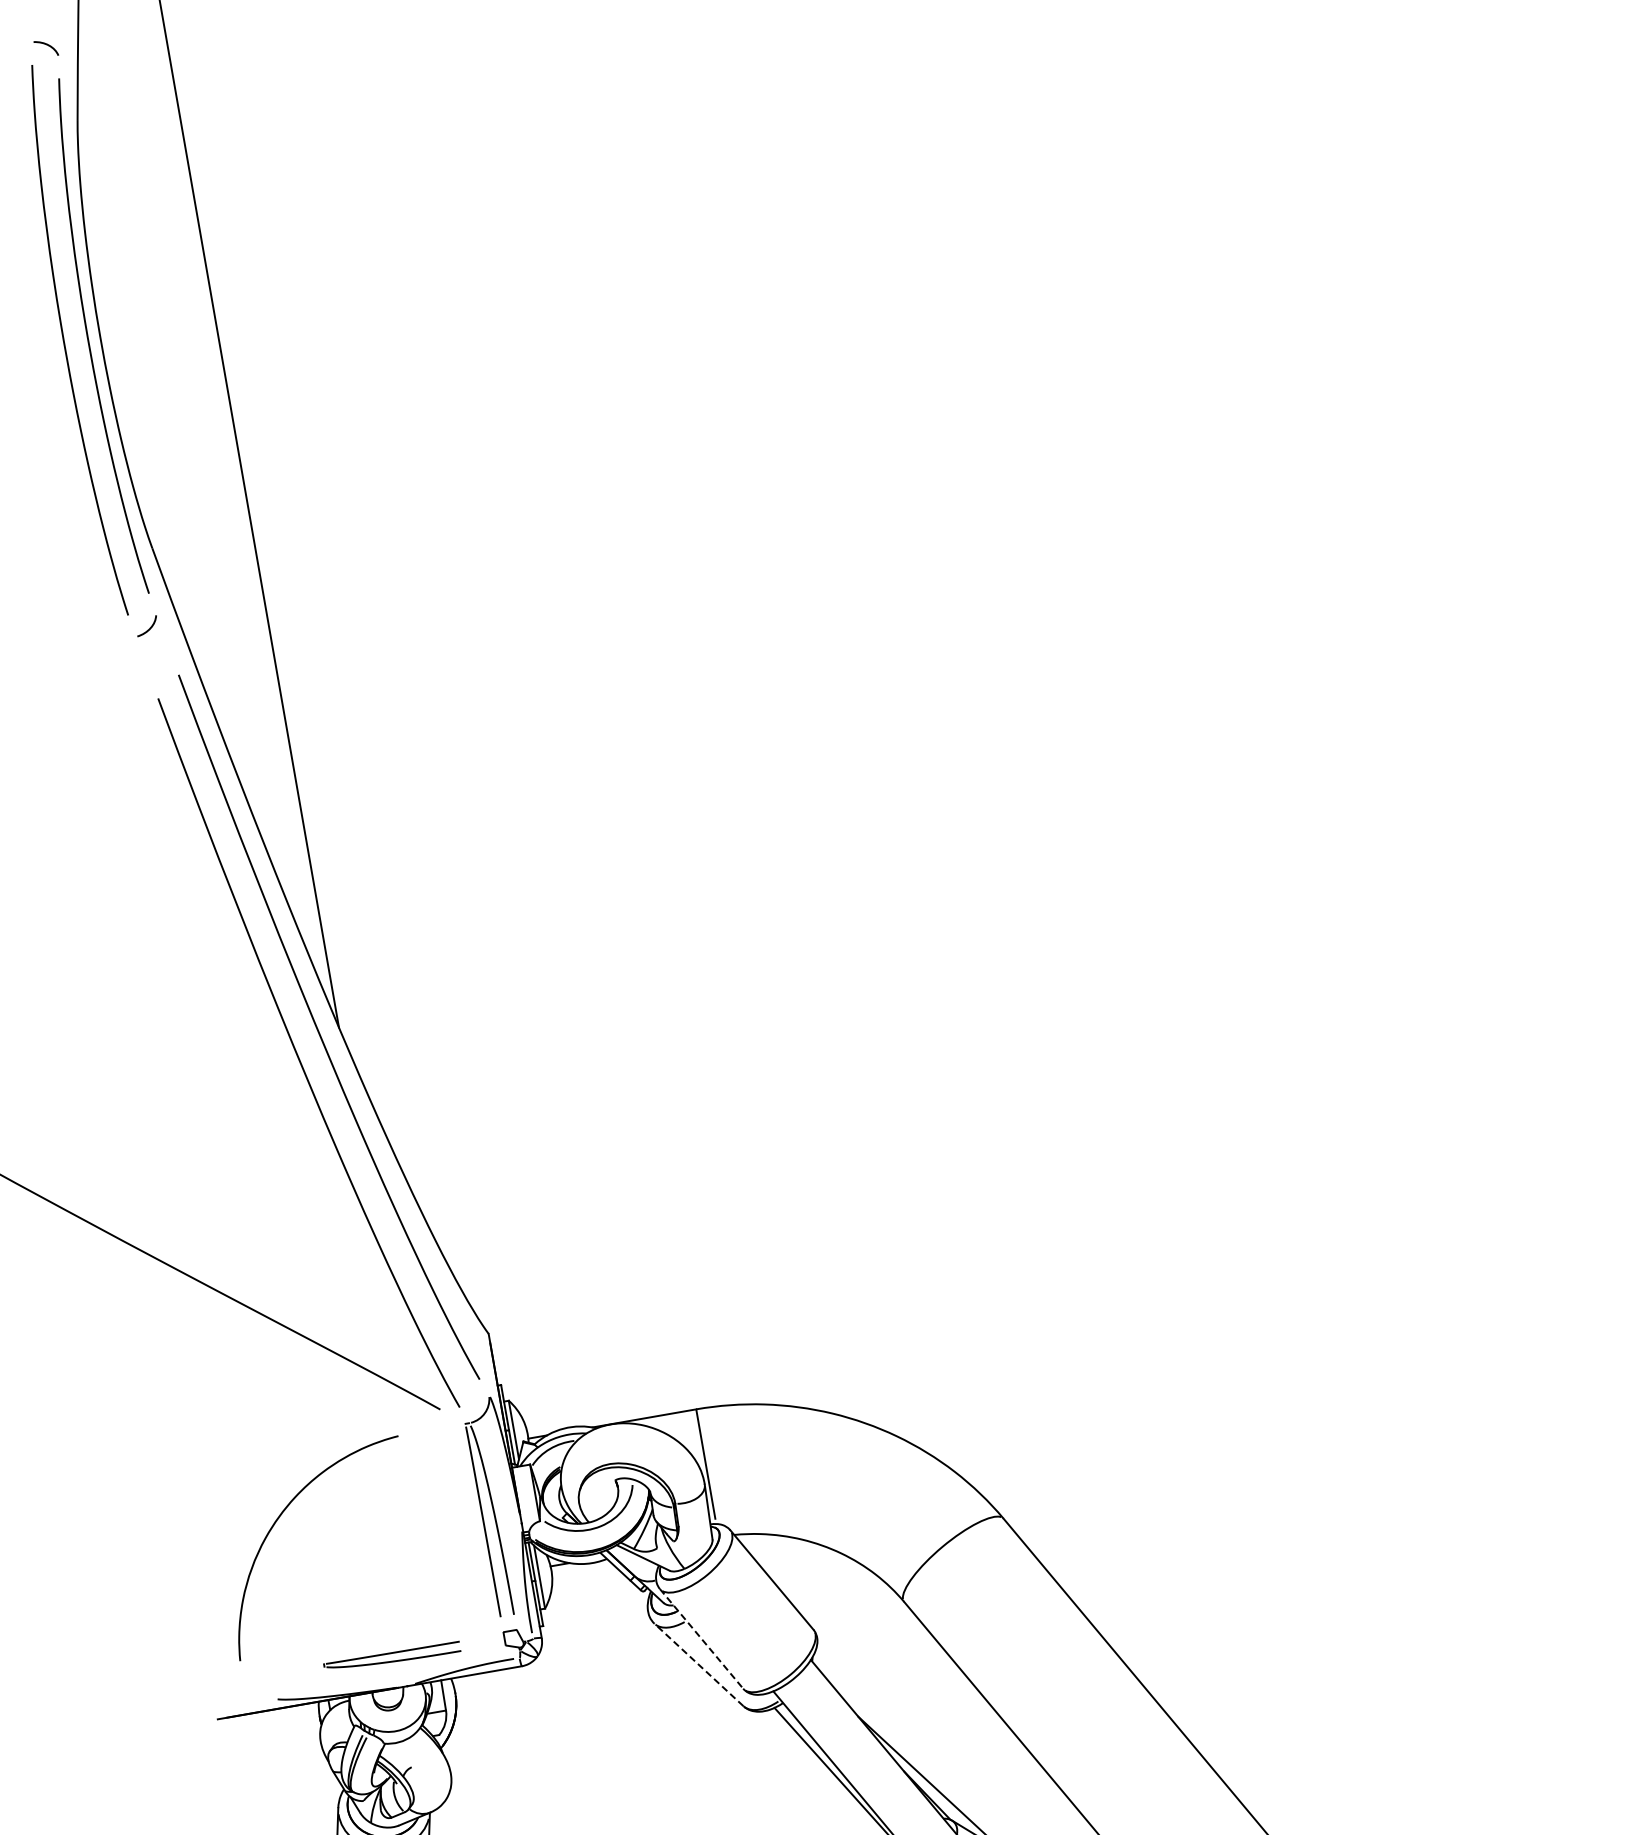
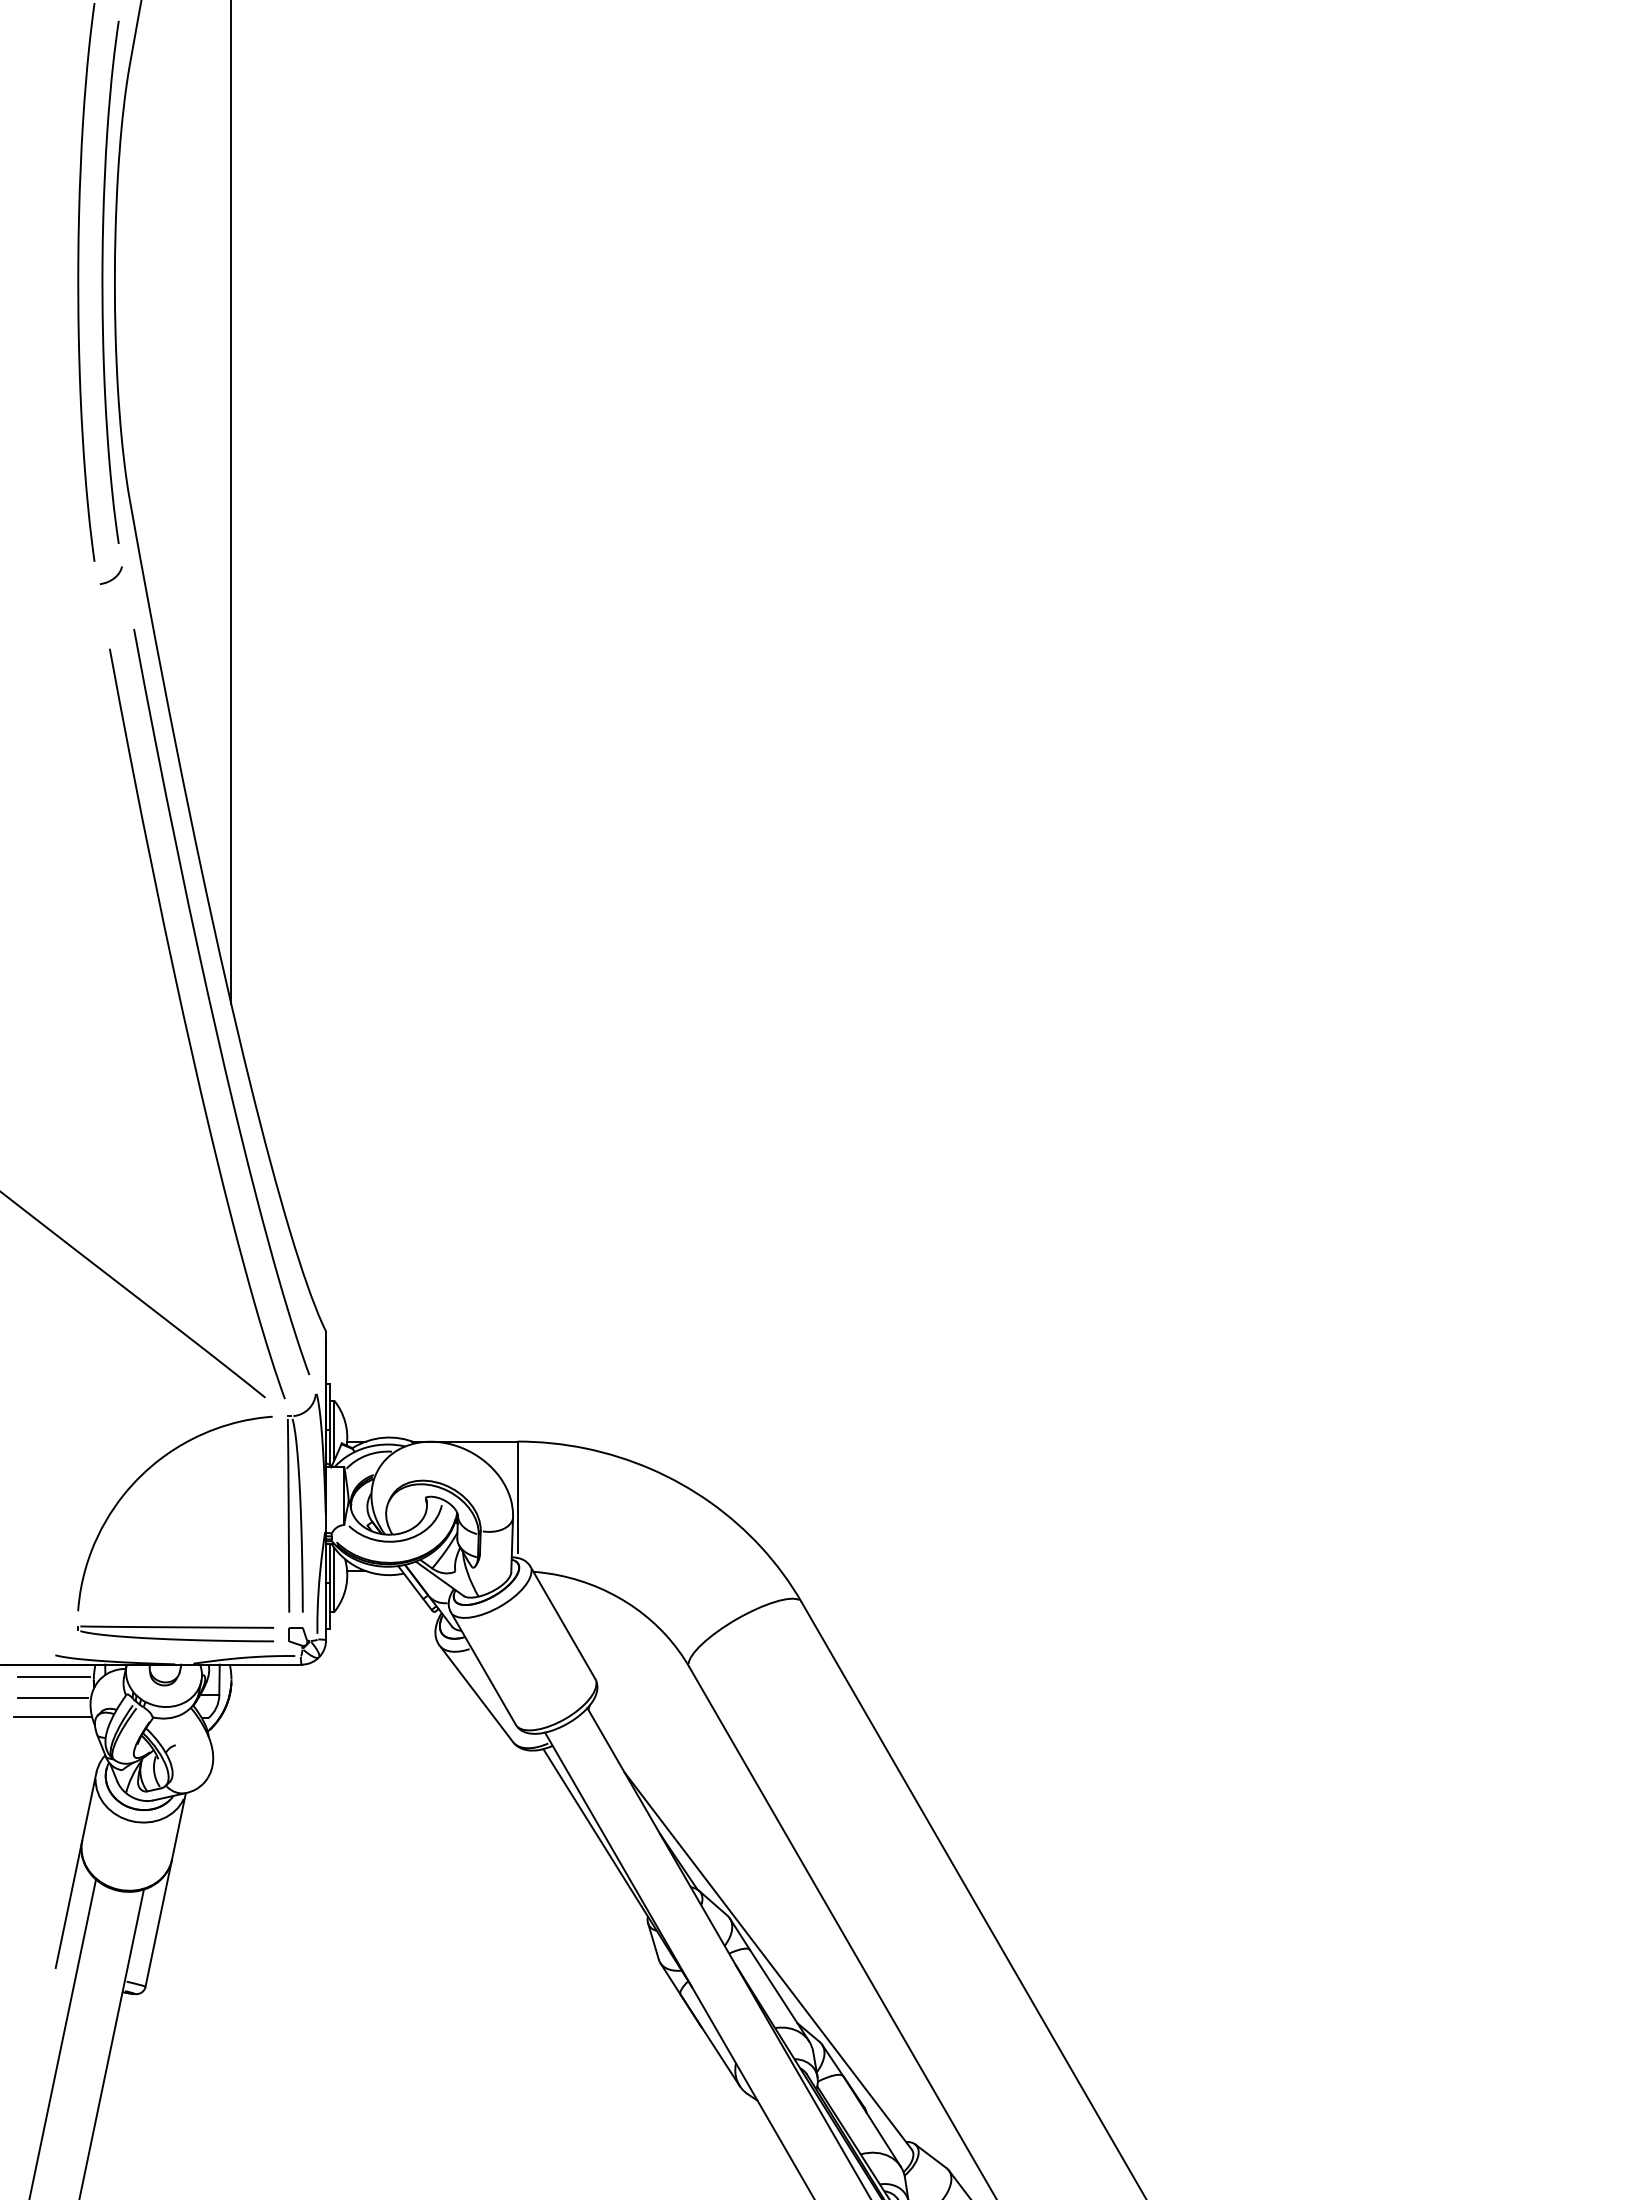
curve: (274, 1525) -> (135, 1483), moved
line: (701, 1638) -> (483, 1668), dashed -> solid
part: (392, 1657) -> (175, 1633), size x1.43
line: (699, 1664) -> (476, 1693), dashed -> solid
line: (280, 1720) -> (54, 1676), added
line: (282, 1742) -> (52, 1698), added
line: (286, 1759) -> (53, 1716), added

